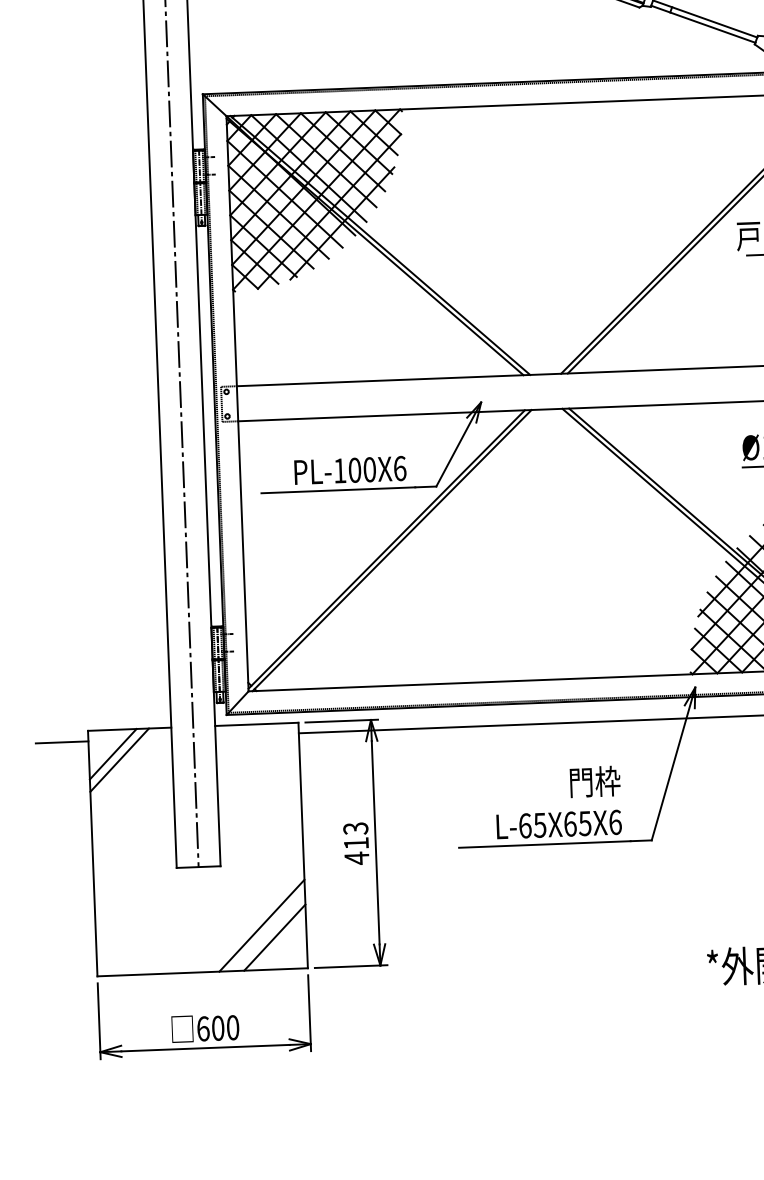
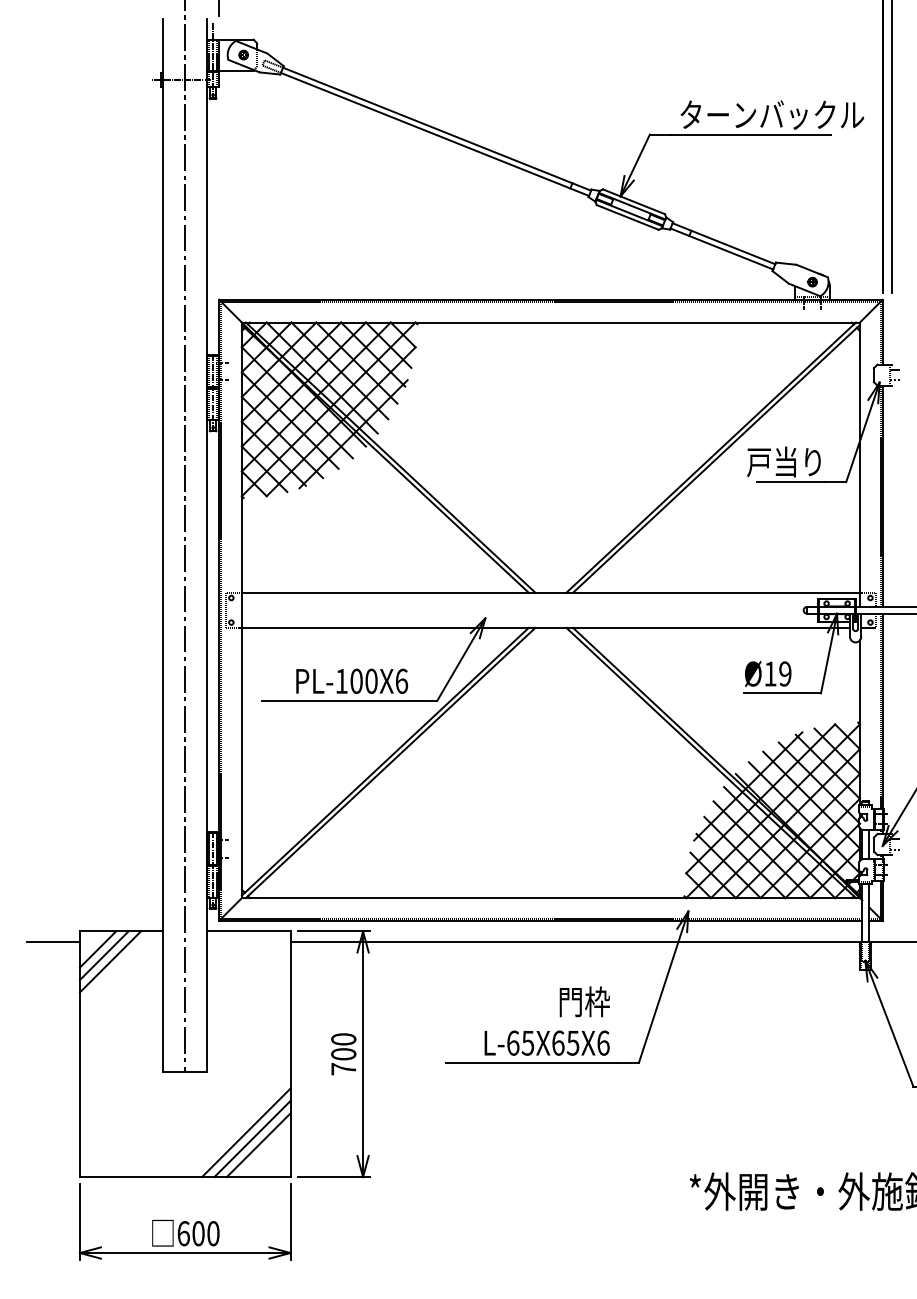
line: (106, 748) -> (97, 949), added
text: (356, 843) -> (343, 1054), 413 -> 700
line: (268, 932) -> (252, 1139), added

